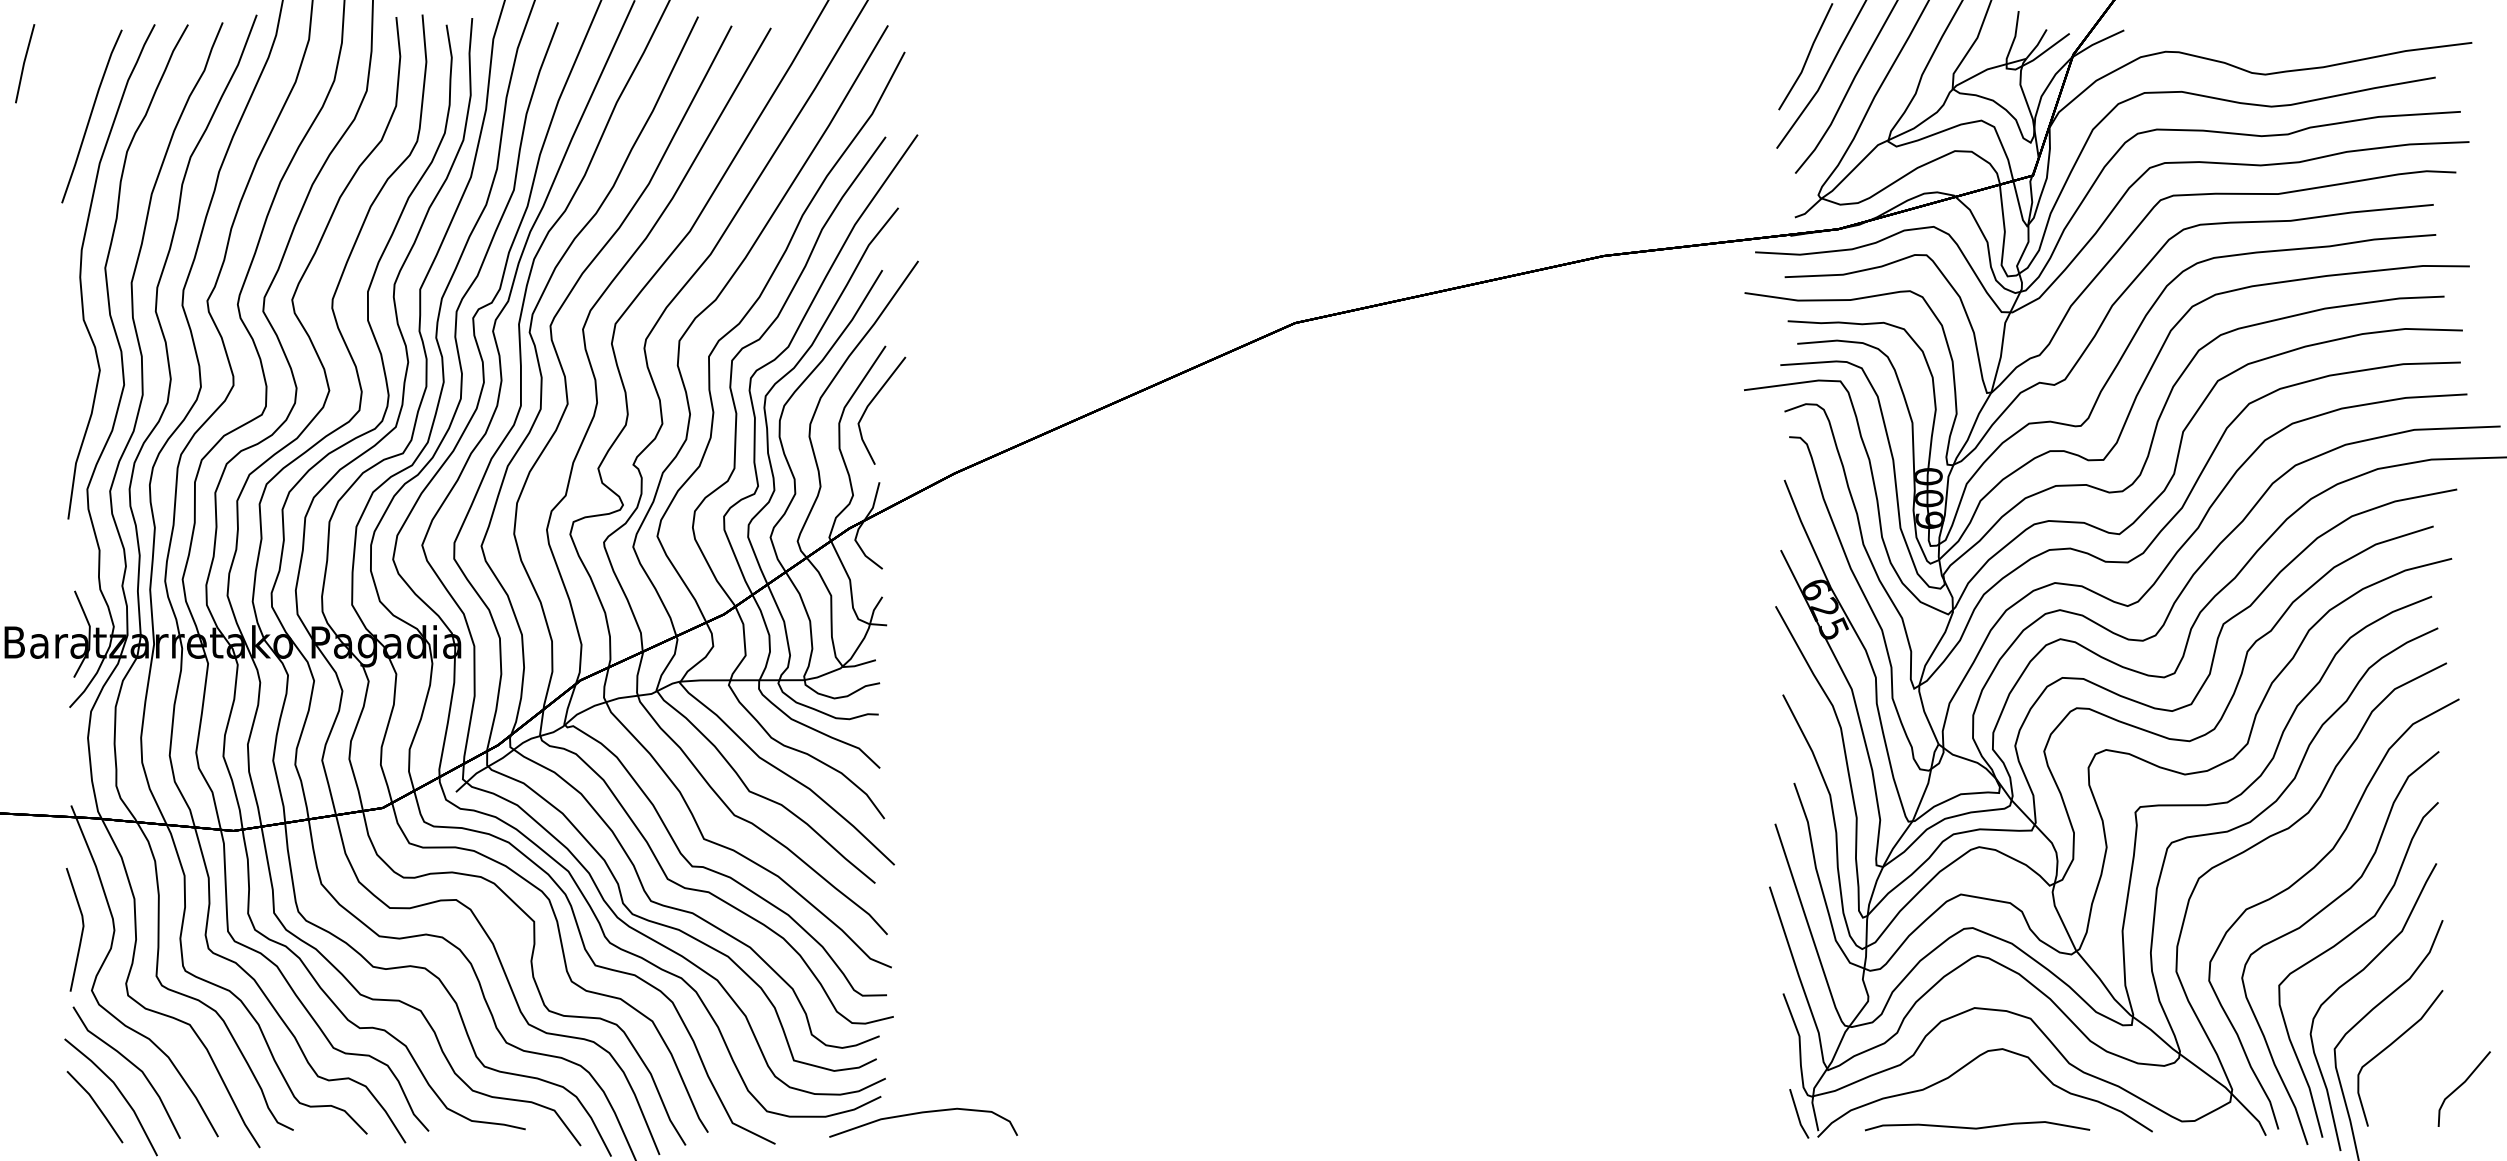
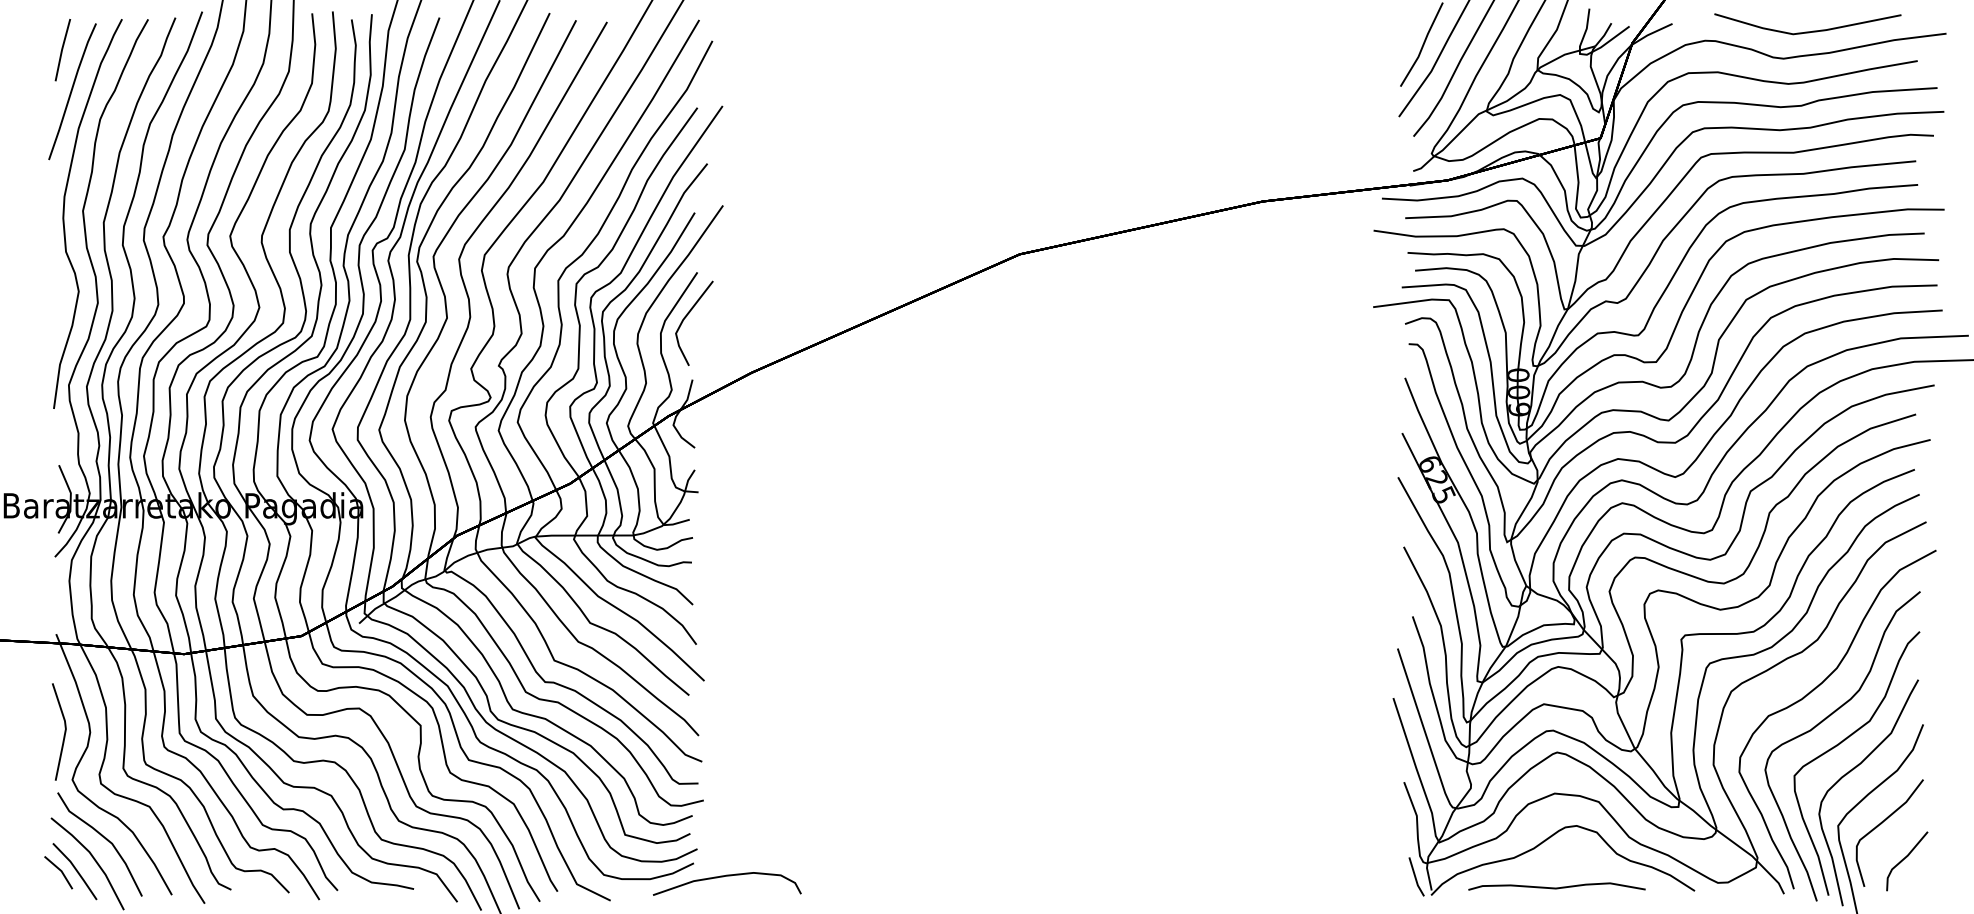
line: (2295, 40) -> (1807, 31), added
line: (24, 64) -> (62, 50), moved
part: (2464, 1089) -> (1907, 861), moved
line: (75, 1105) -> (59, 870), added

